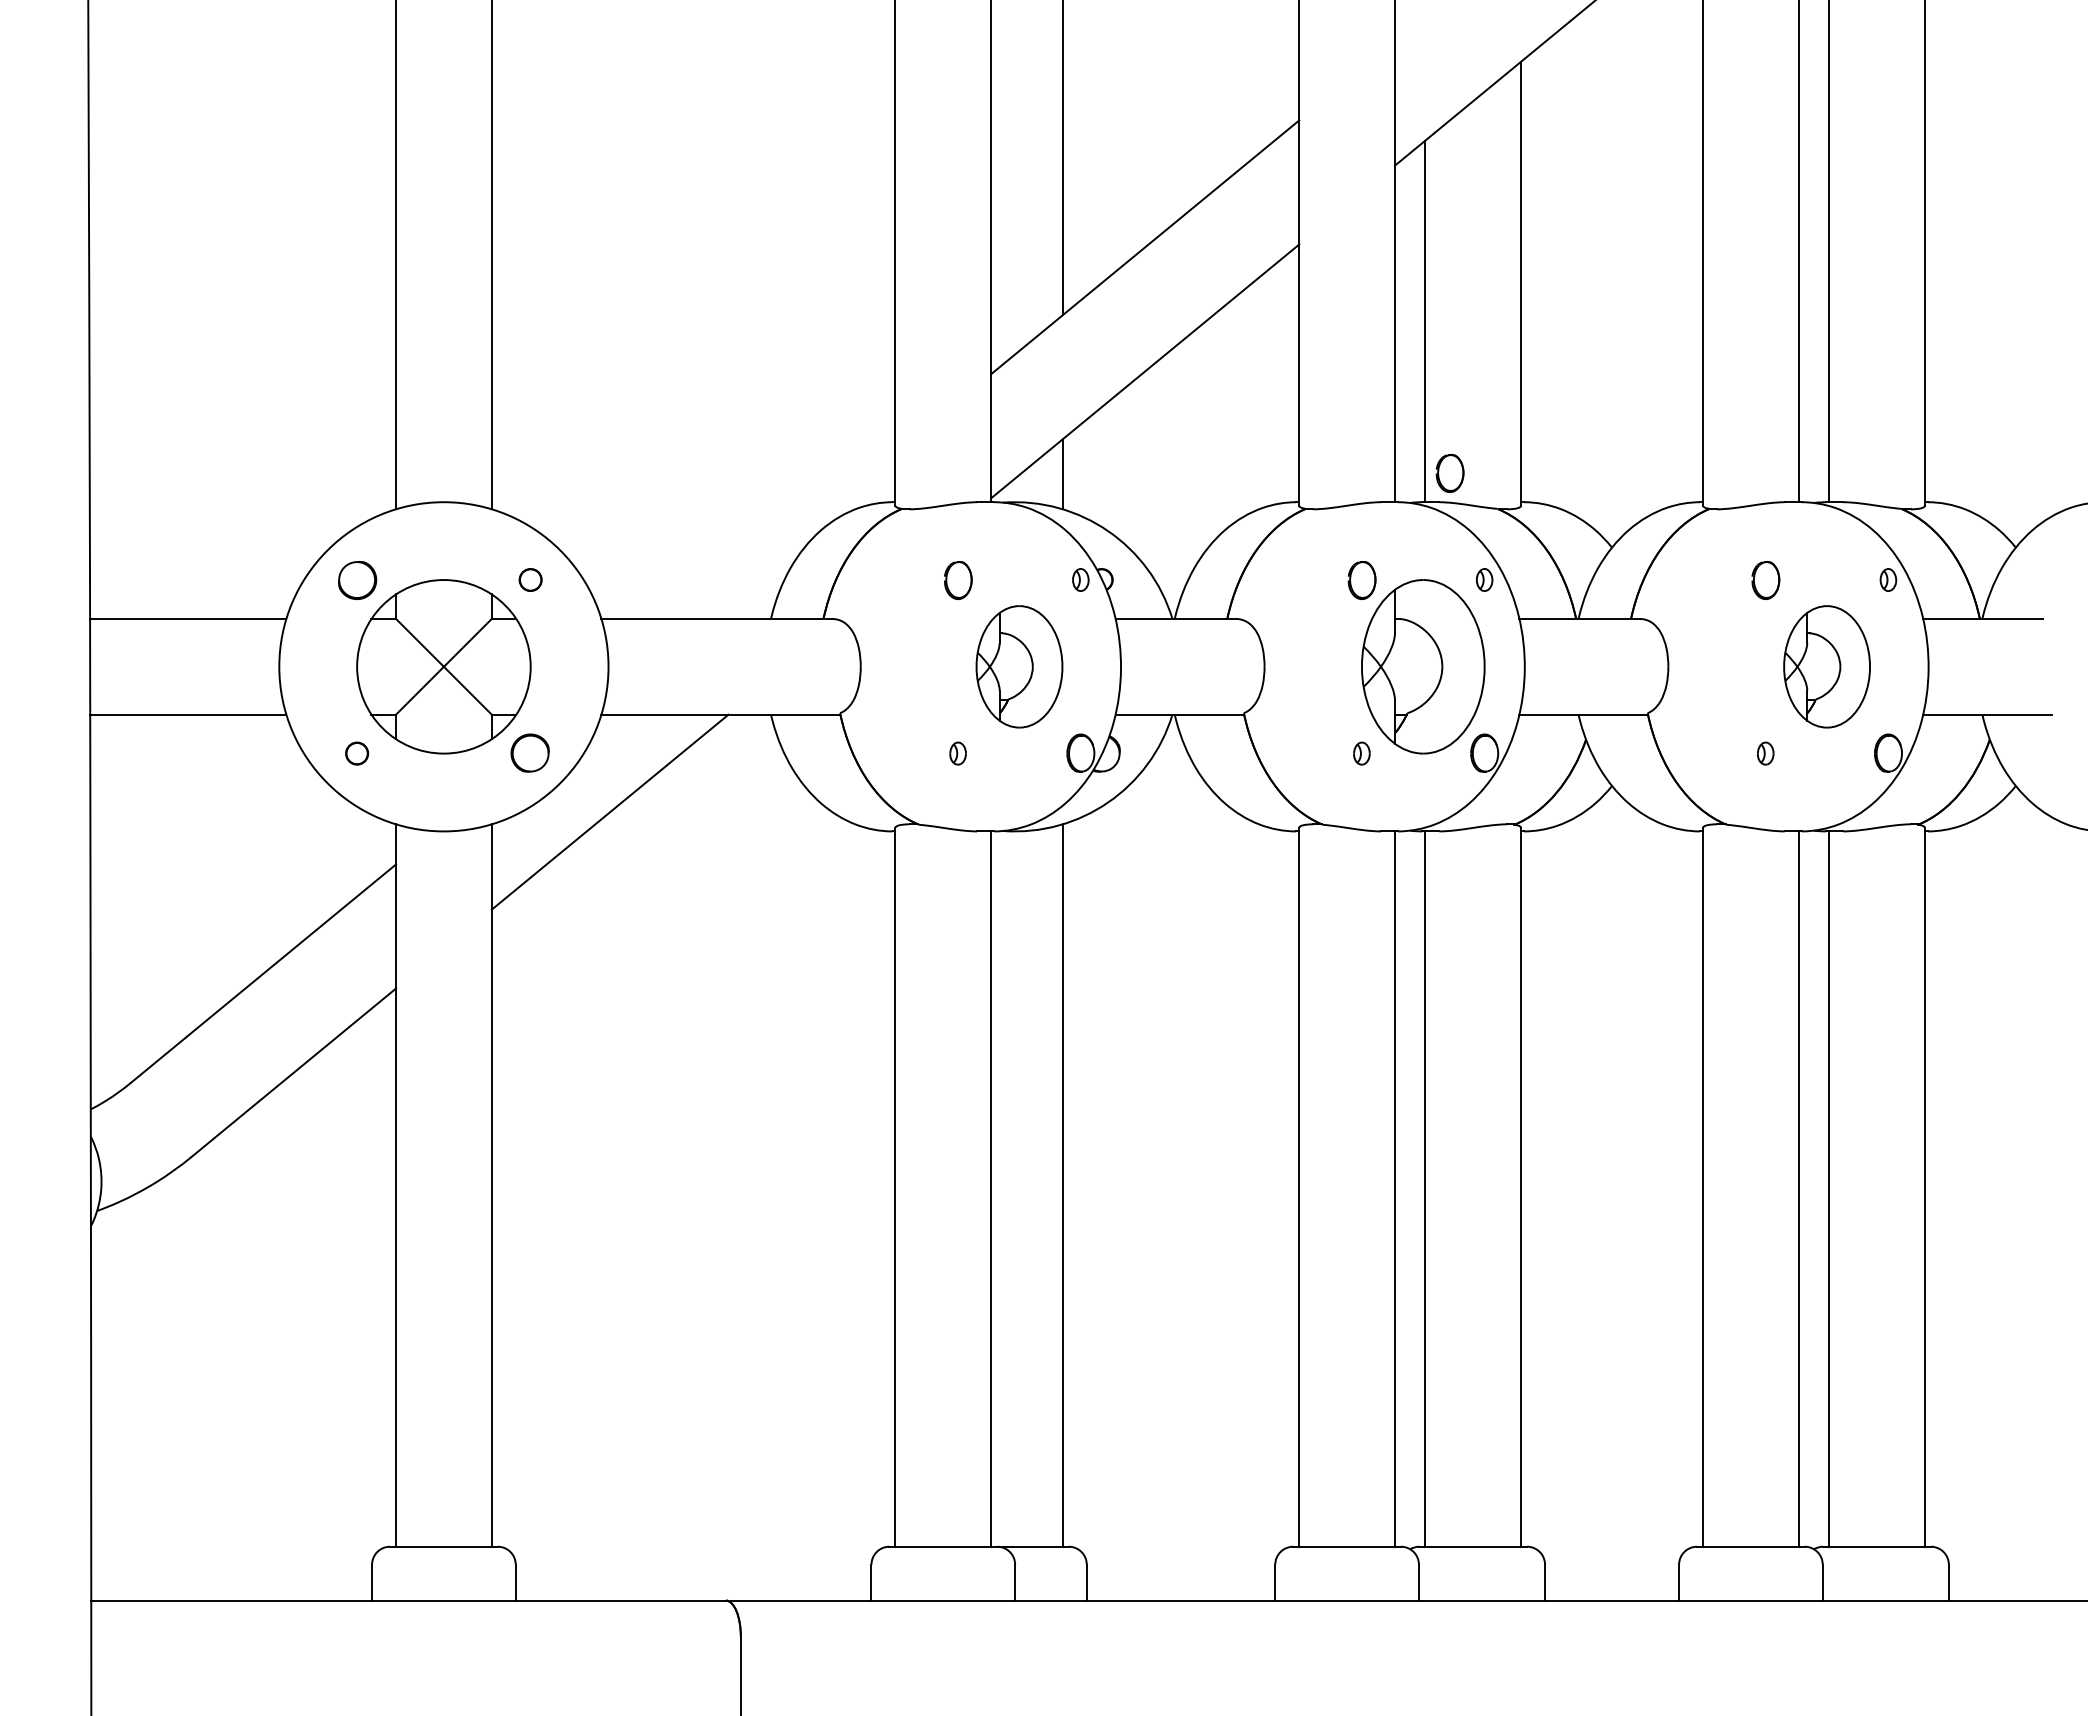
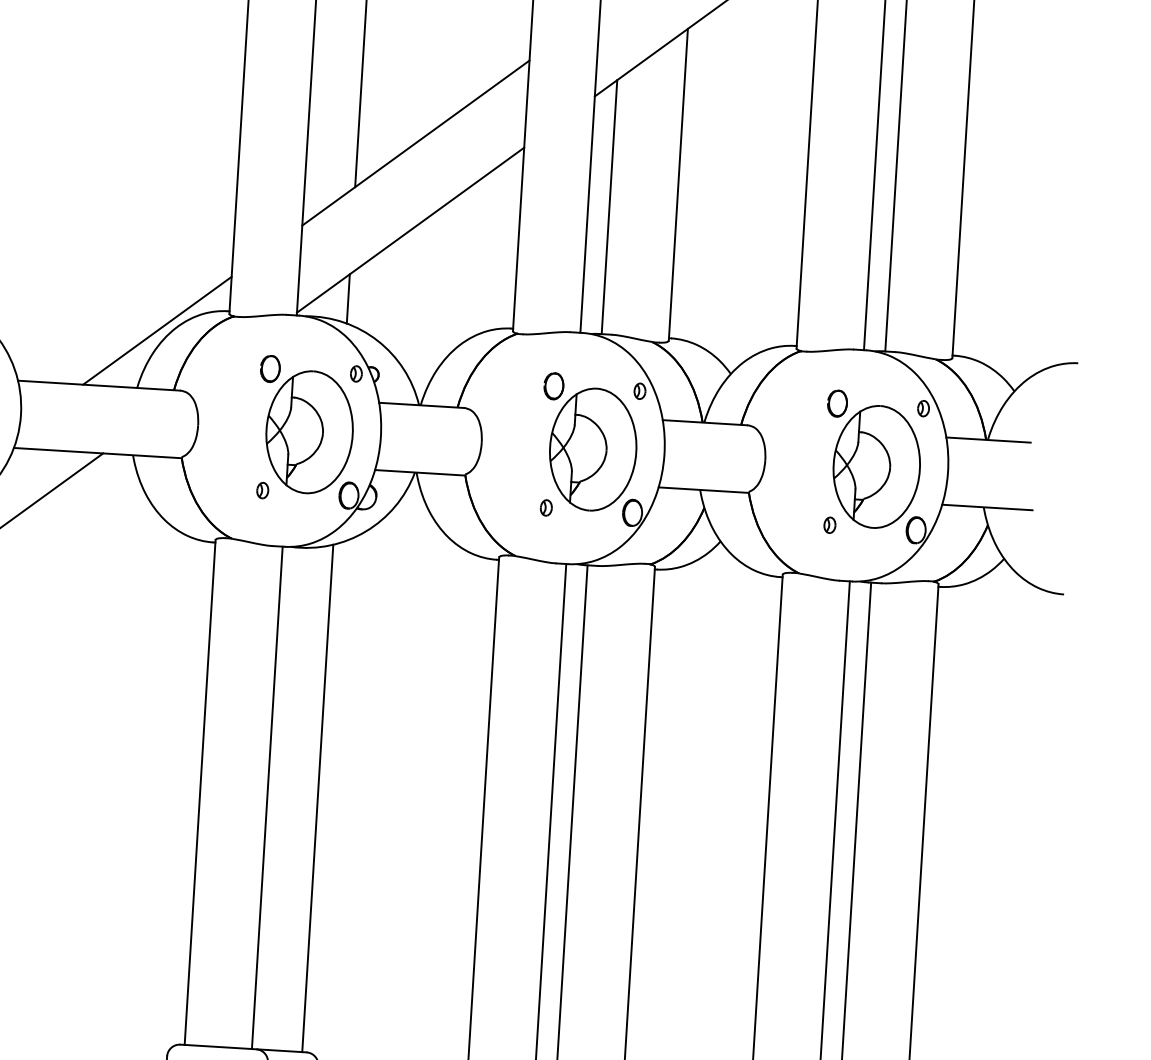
part: (1449, 473) -> (619, 315), removed
line: (794, 535) -> (157, 330), added
part: (1019, 666) -> (309, 432), size x1.43
part: (1826, 666) -> (876, 466), size x1.43

